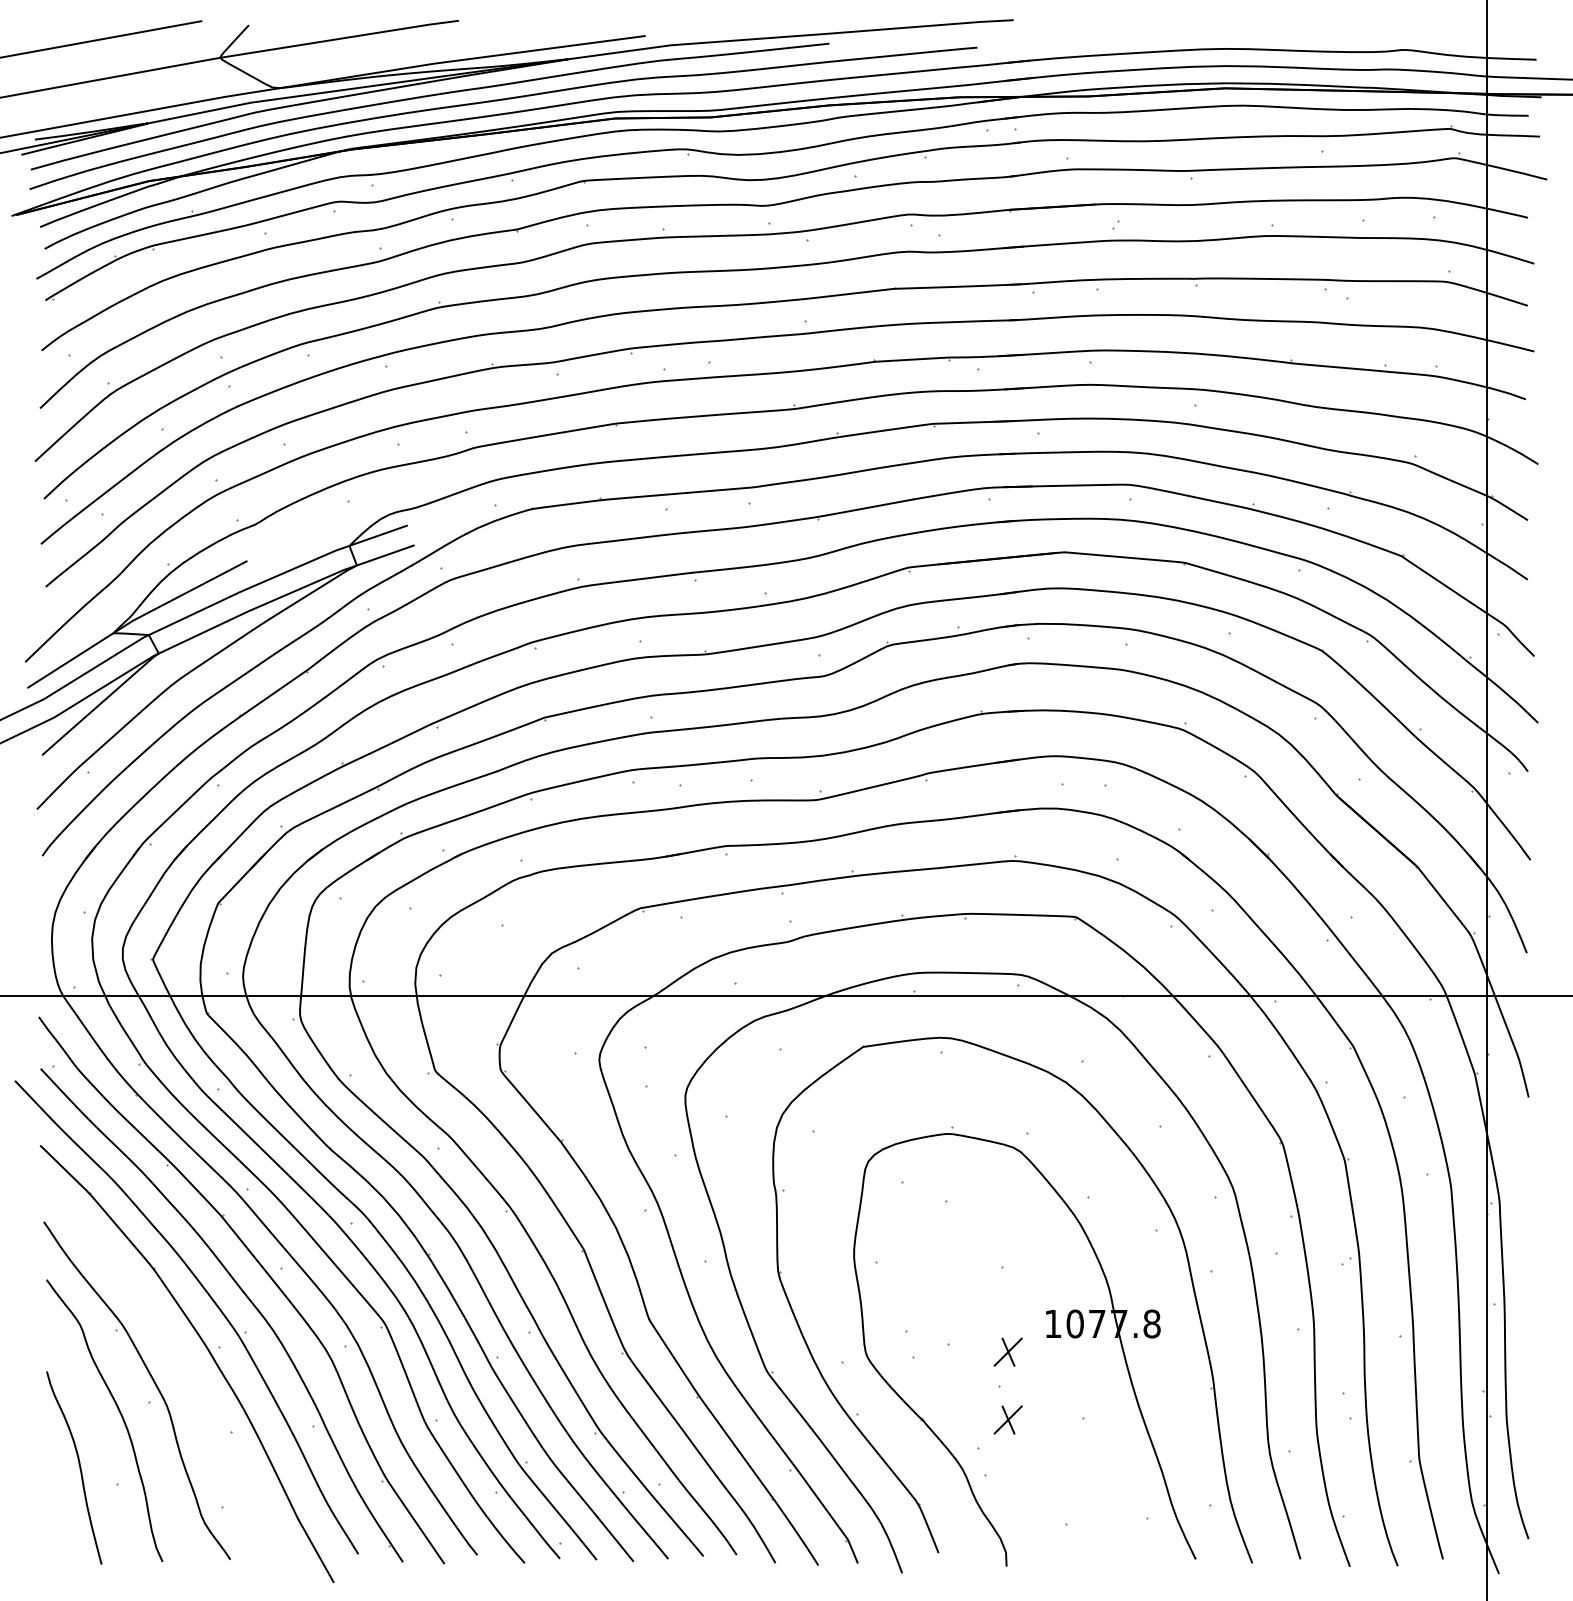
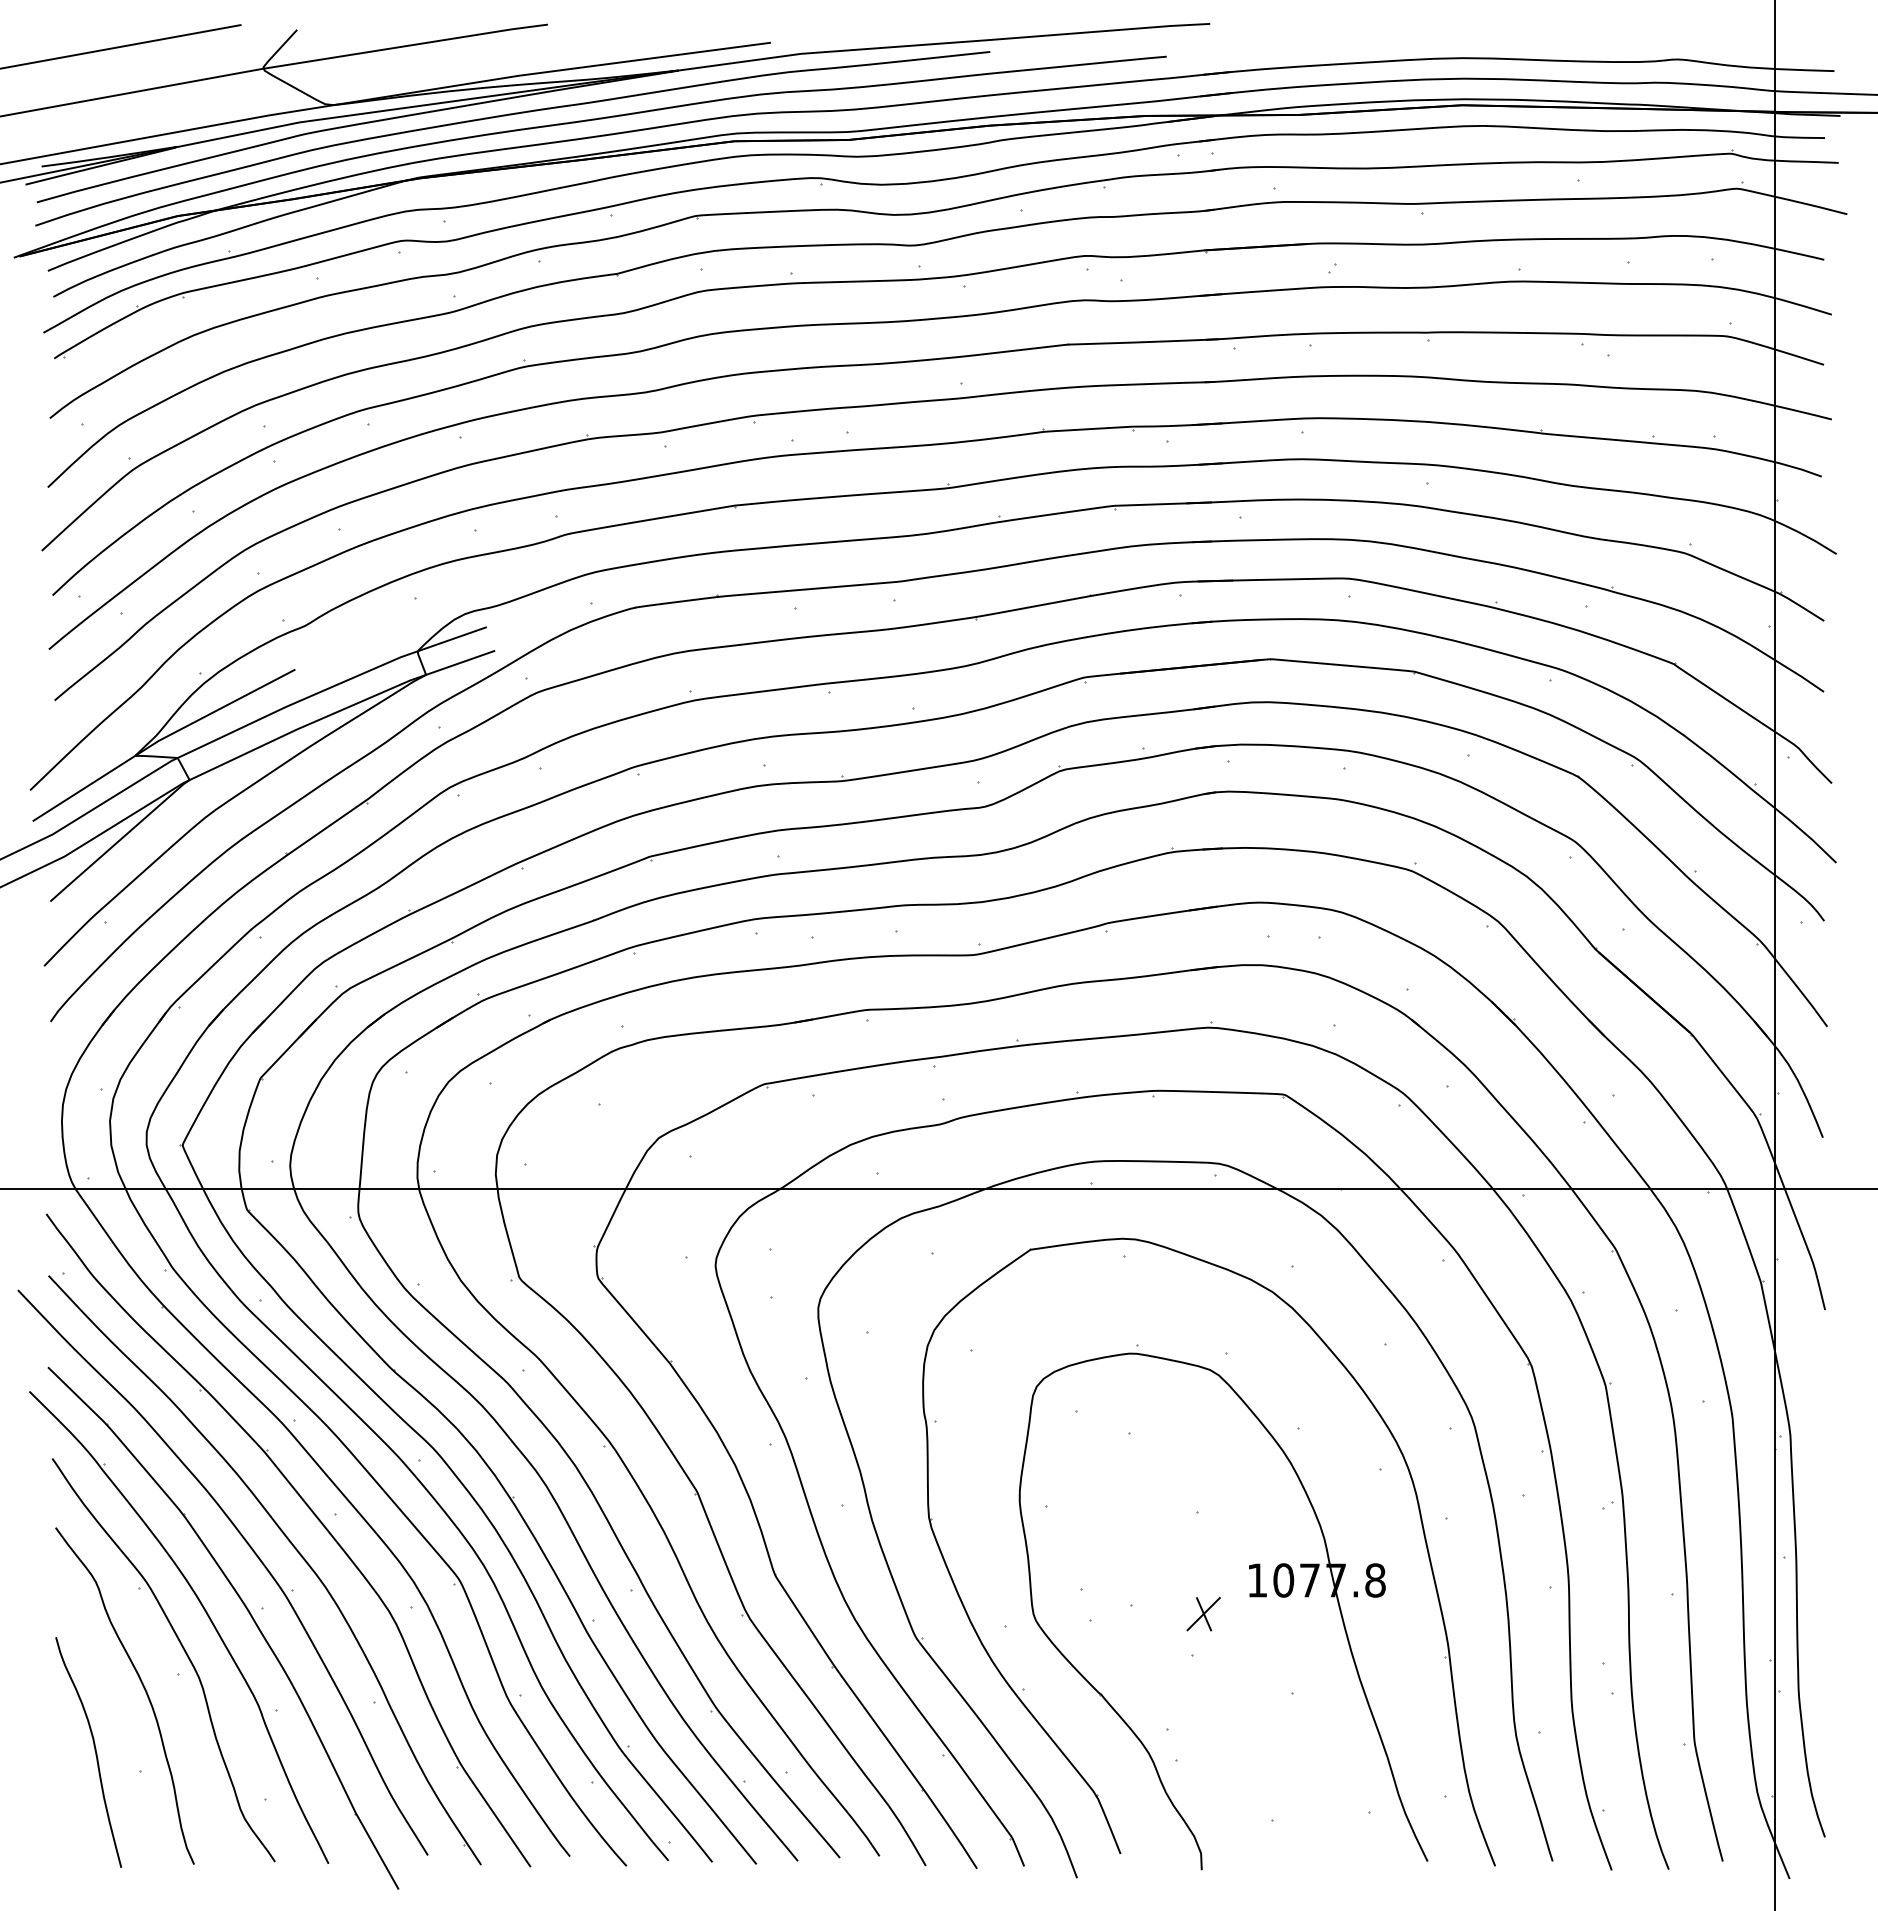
part: (171, 1349) -> (204, 1611), added
part: (1008, 1420) -> (1203, 1695), removed

